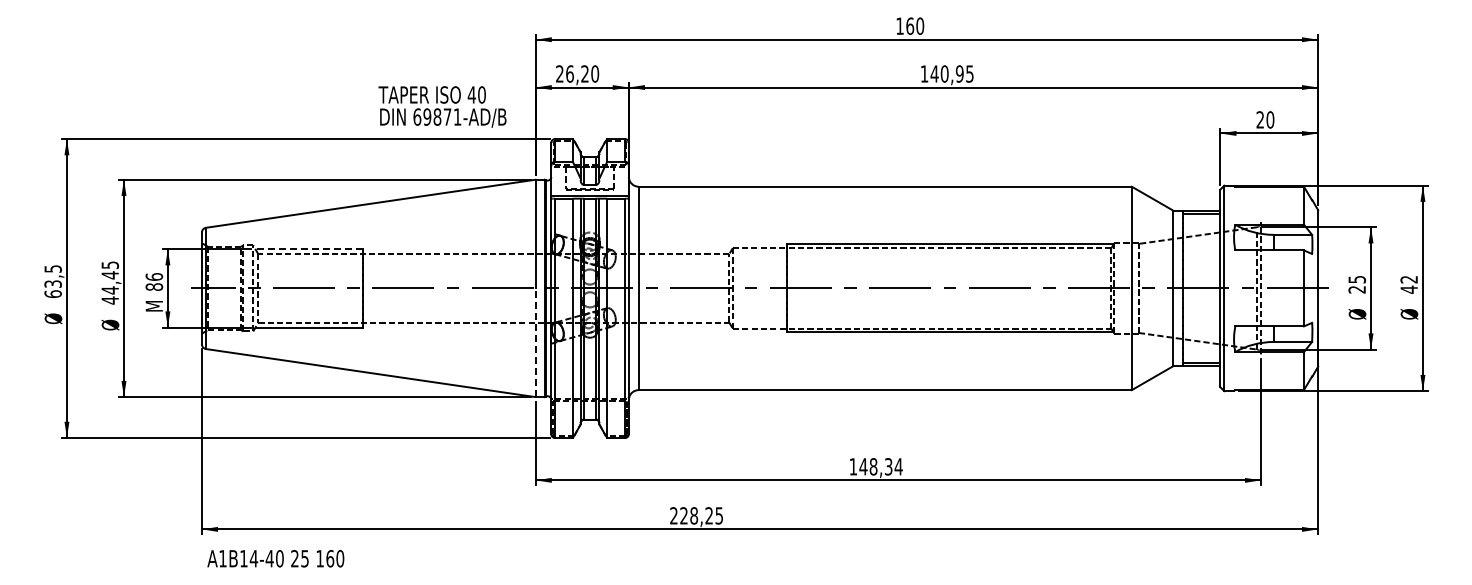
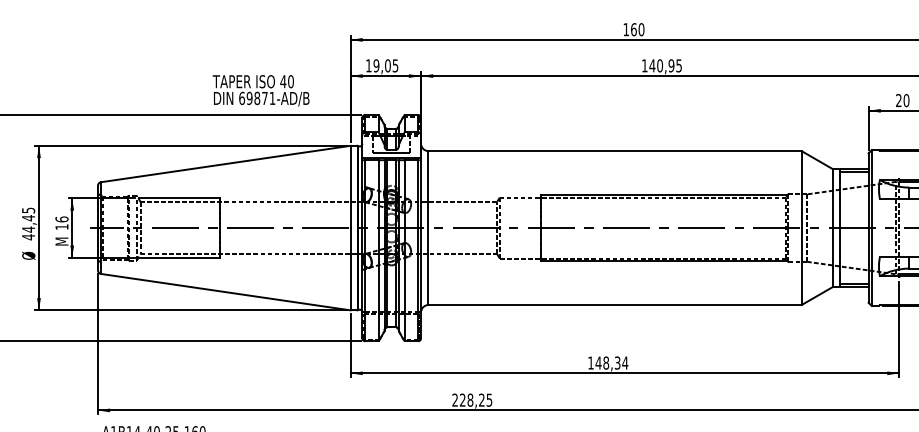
text: (577, 73) -> (382, 65), 26,20 -> 19,05
text: (442, 106) -> (261, 90), moved
line: (309, 249) -> (179, 198), dashed -> solid
text: (154, 286) -> (62, 226), 86 -> 16
line: (535, 342) -> (350, 269), dashed -> solid

